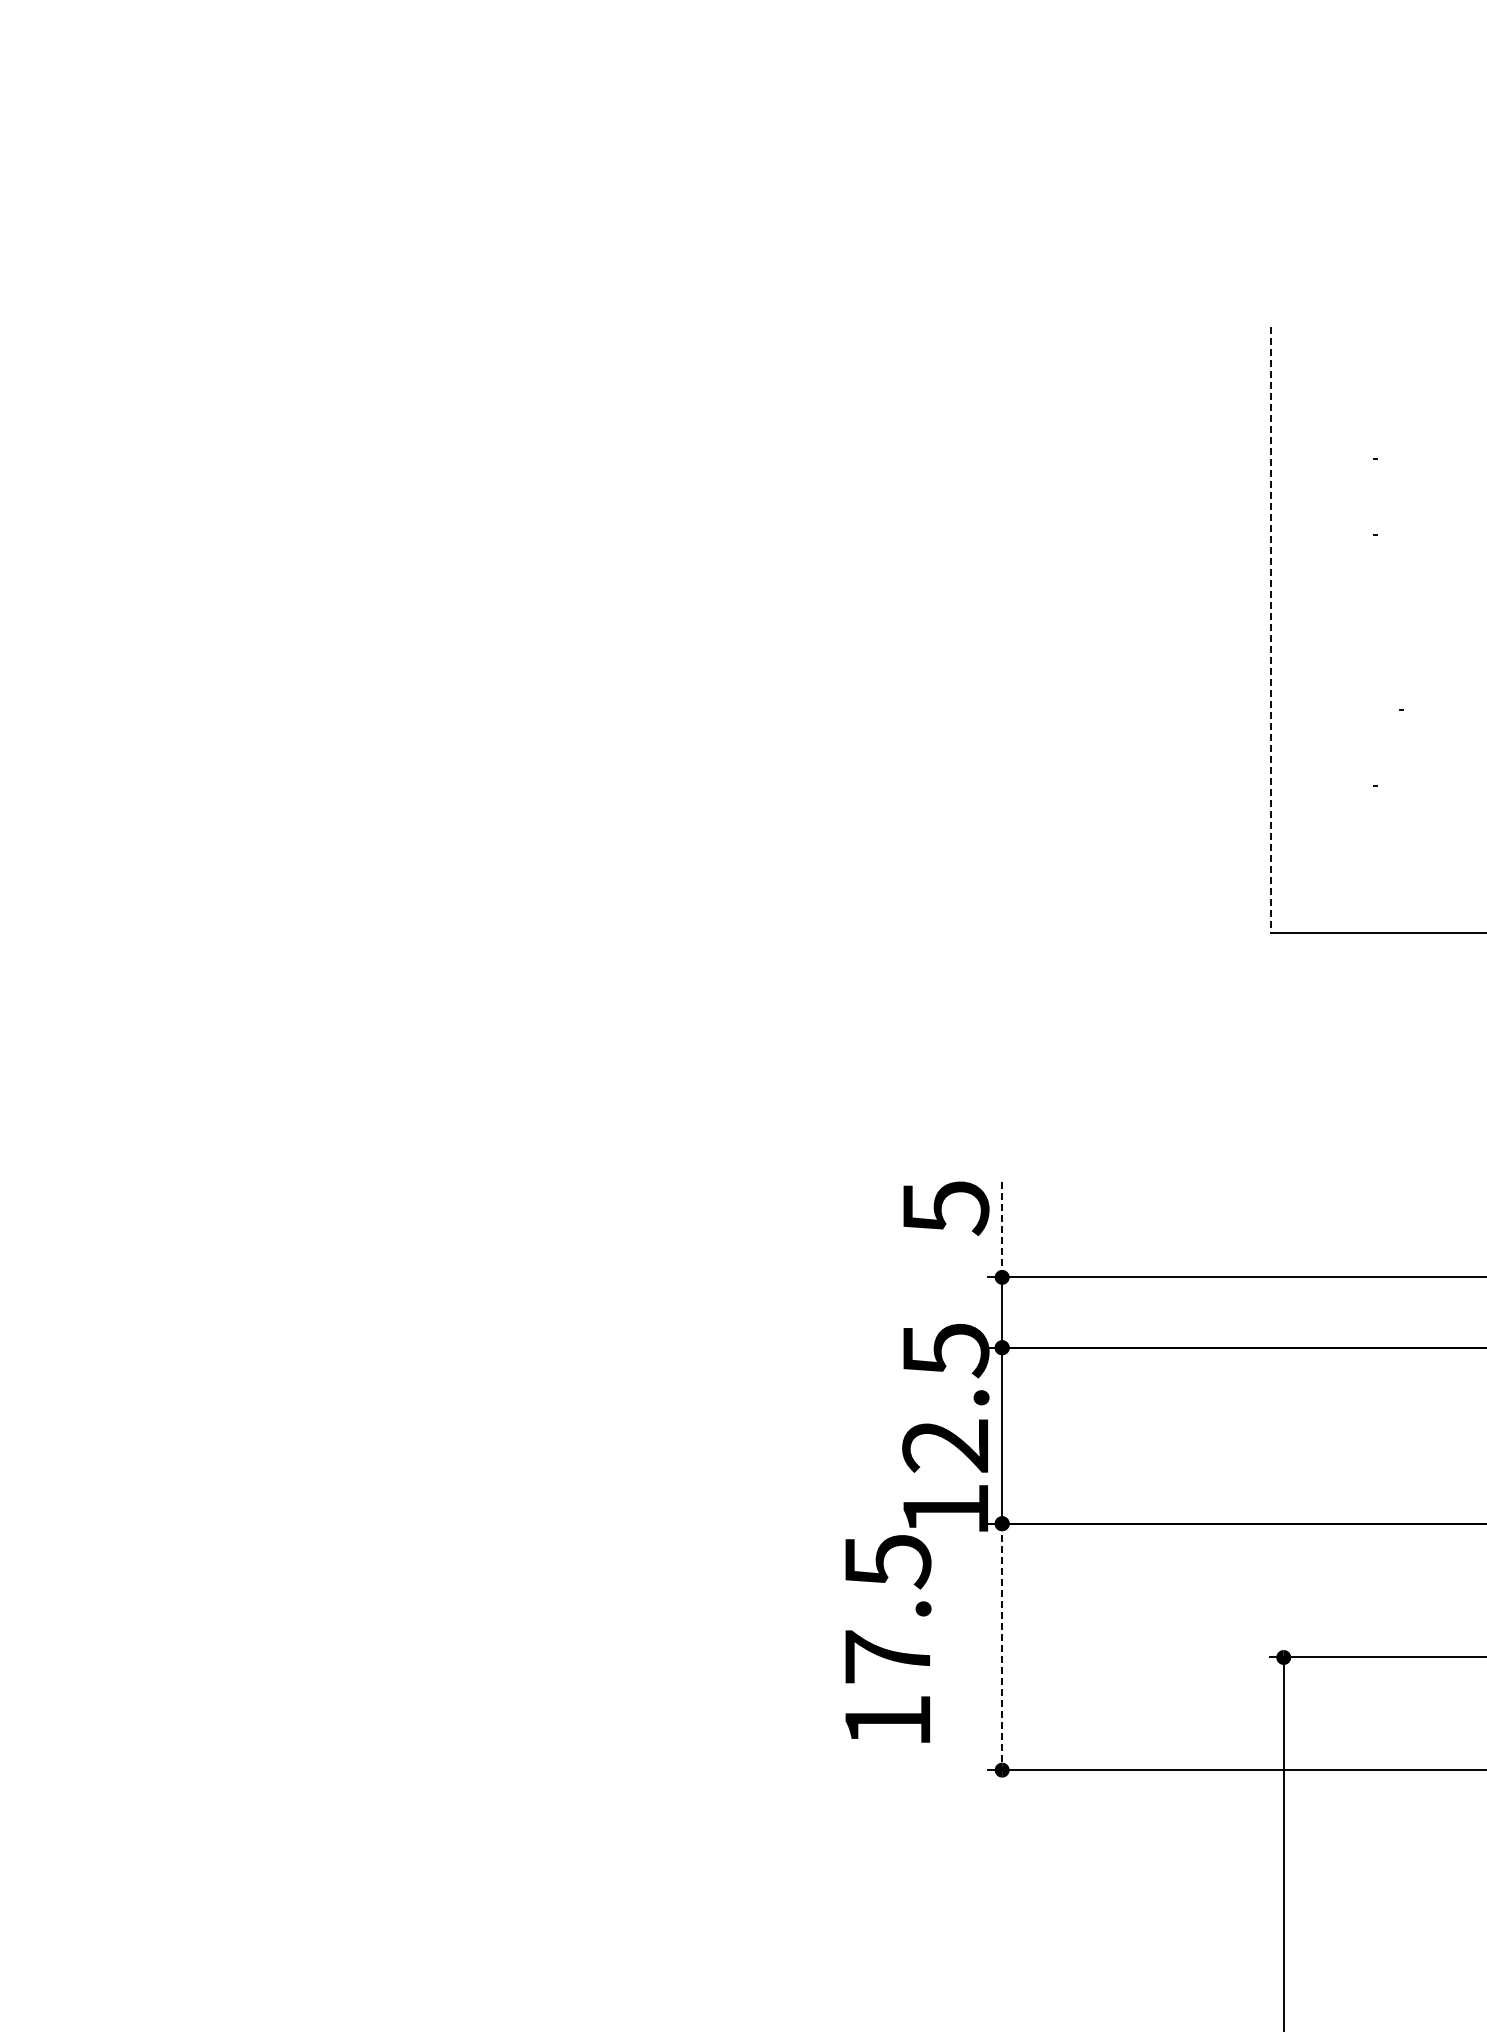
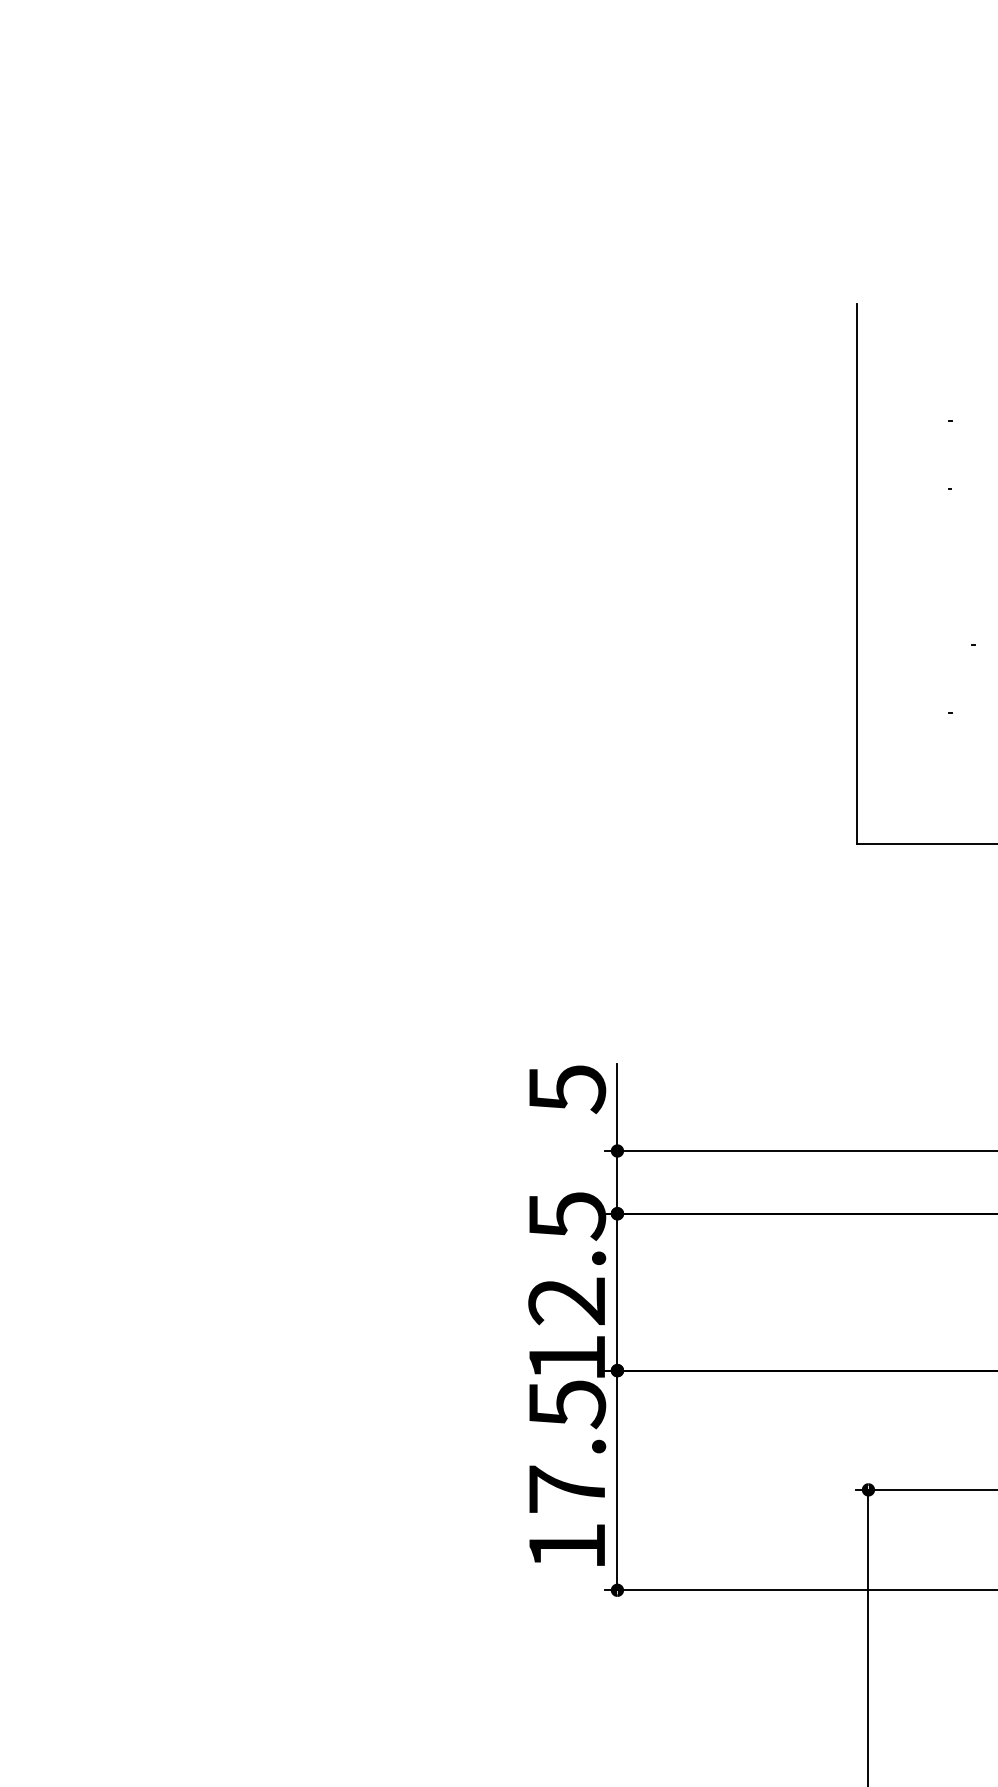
line: (1271, 629) -> (857, 573), dashed -> solid
line: (1002, 1228) -> (617, 1107), dashed -> solid
text: (888, 1638) -> (567, 1472), moved
line: (1002, 1647) -> (617, 1480), dashed -> solid

